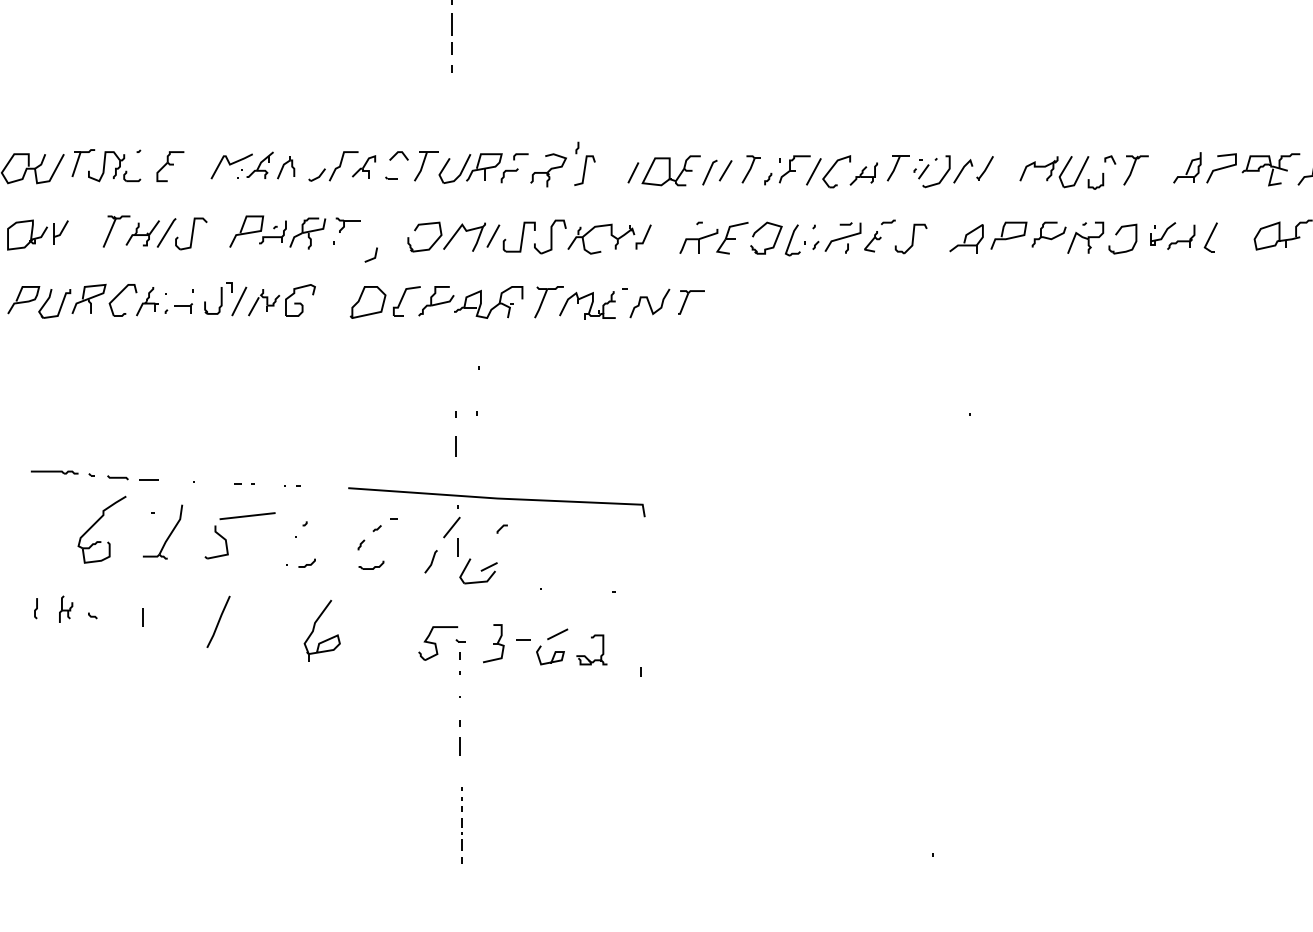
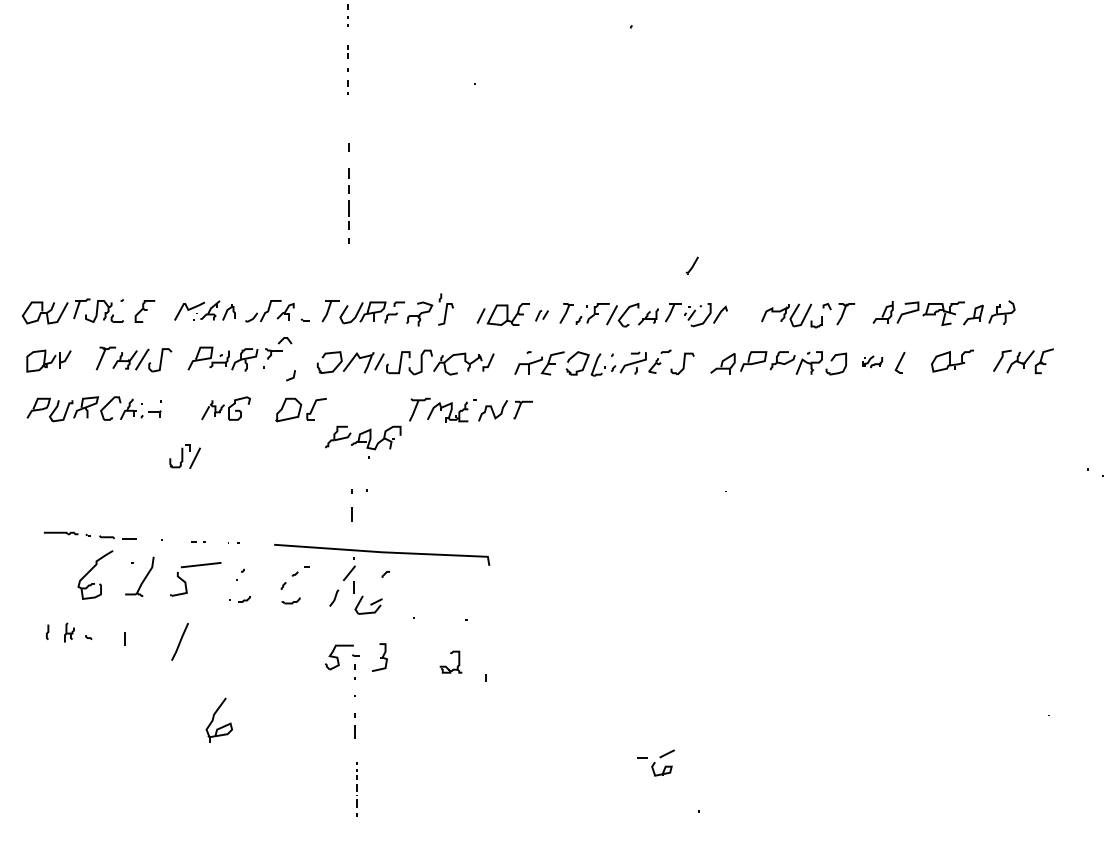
line: (398, 154) -> (284, 339), moved
part: (983, 168) -> (691, 265), moved
part: (716, 172) -> (541, 315), size x0.6
part: (1172, 235) -> (872, 361), size x0.6
part: (224, 298) -> (184, 456), moved
part: (471, 301) -> (363, 437), moved
part: (321, 629) -> (218, 719), moved
part: (541, 646) -> (655, 762), moved

